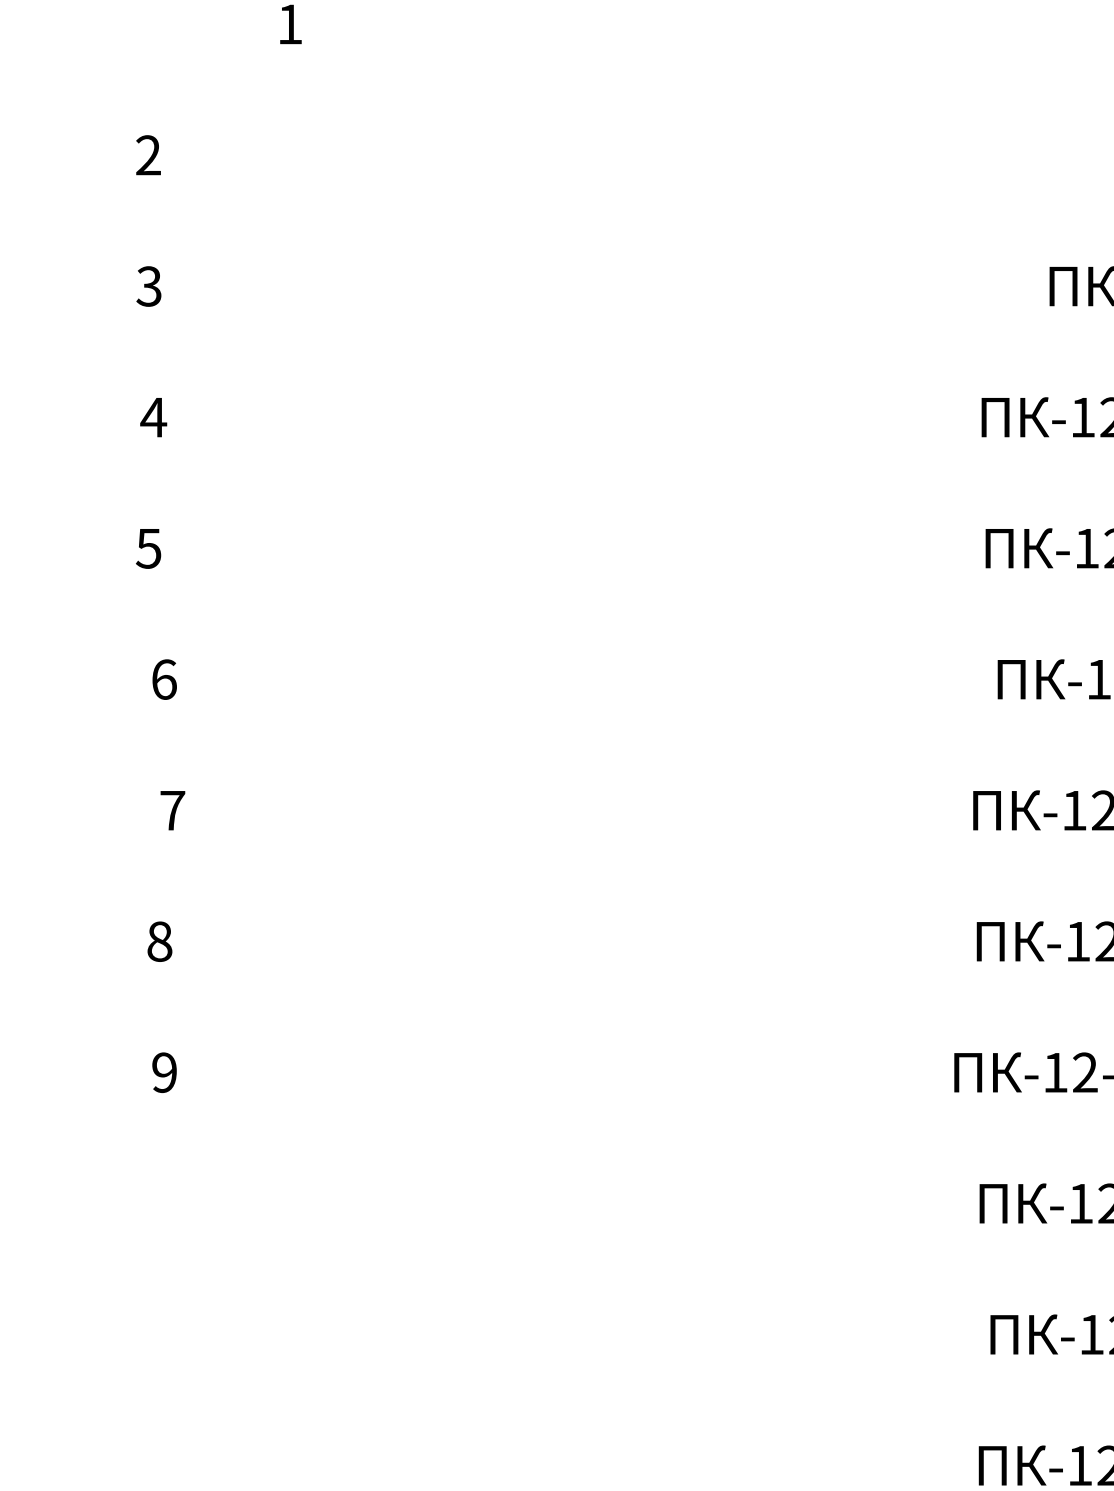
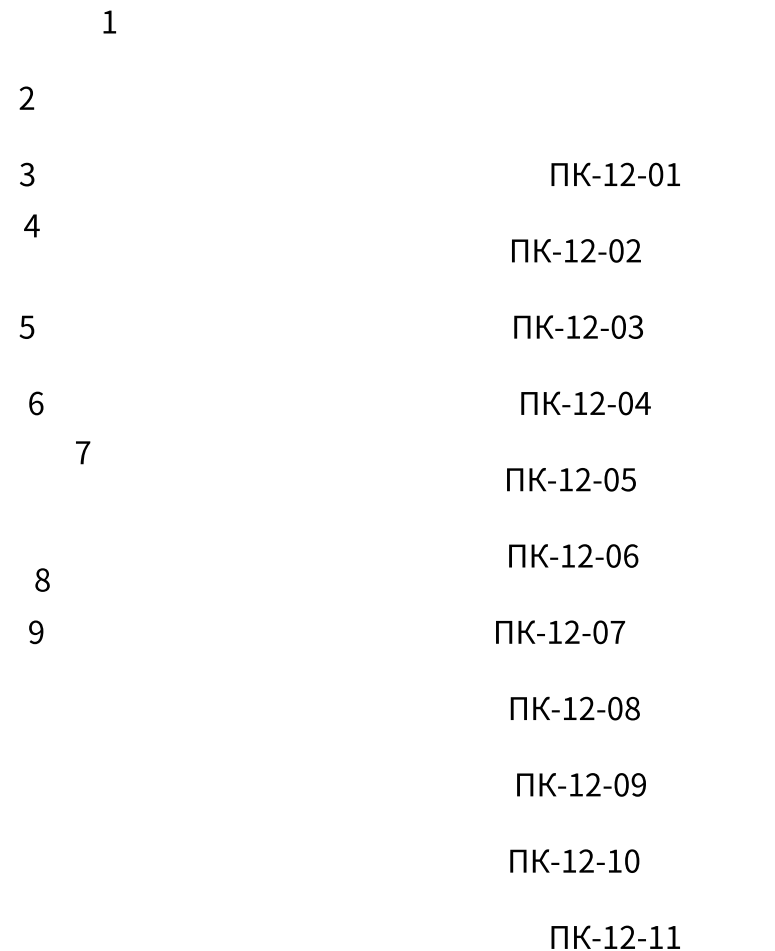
text: (152, 416) -> (31, 225), moved
text: (173, 810) -> (83, 452), moved
text: (159, 940) -> (42, 579), moved

